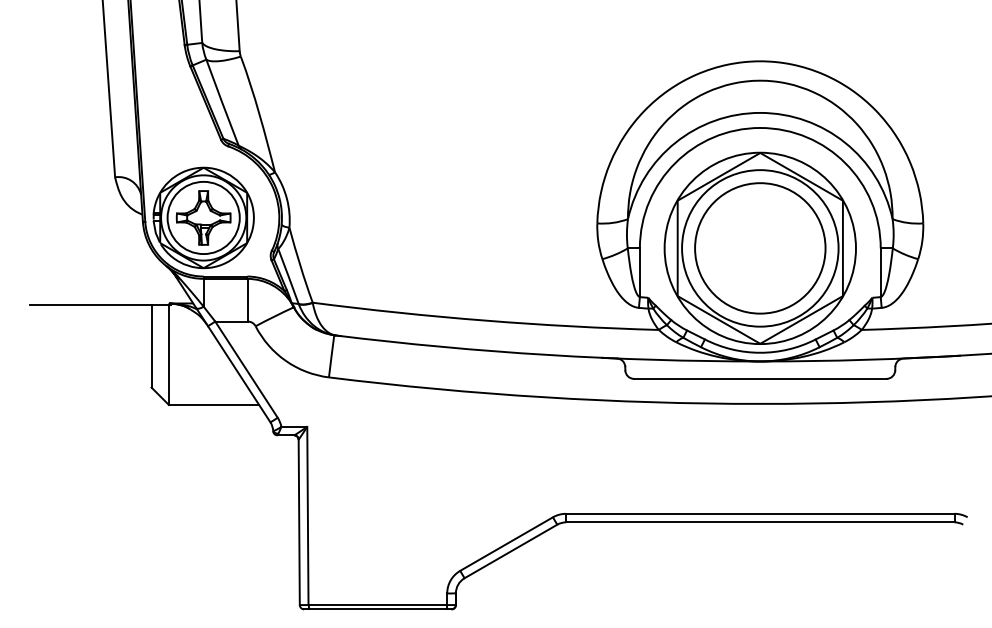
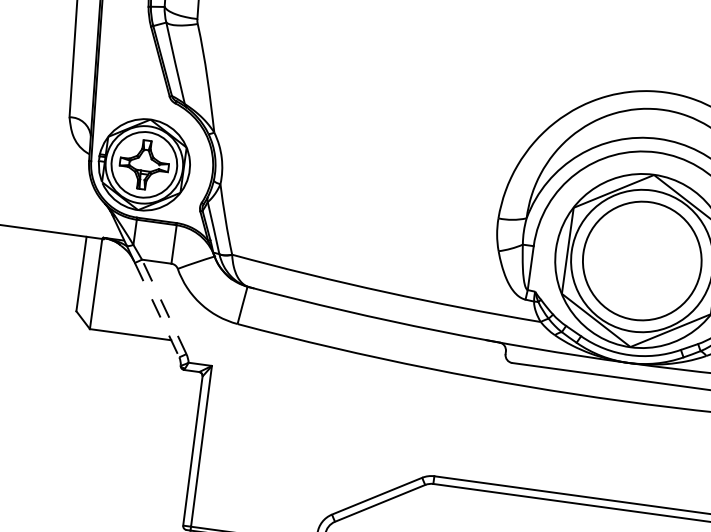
line: (246, 369) -> (164, 306), solid -> dashed
line: (239, 374) -> (157, 310), solid -> dashed

